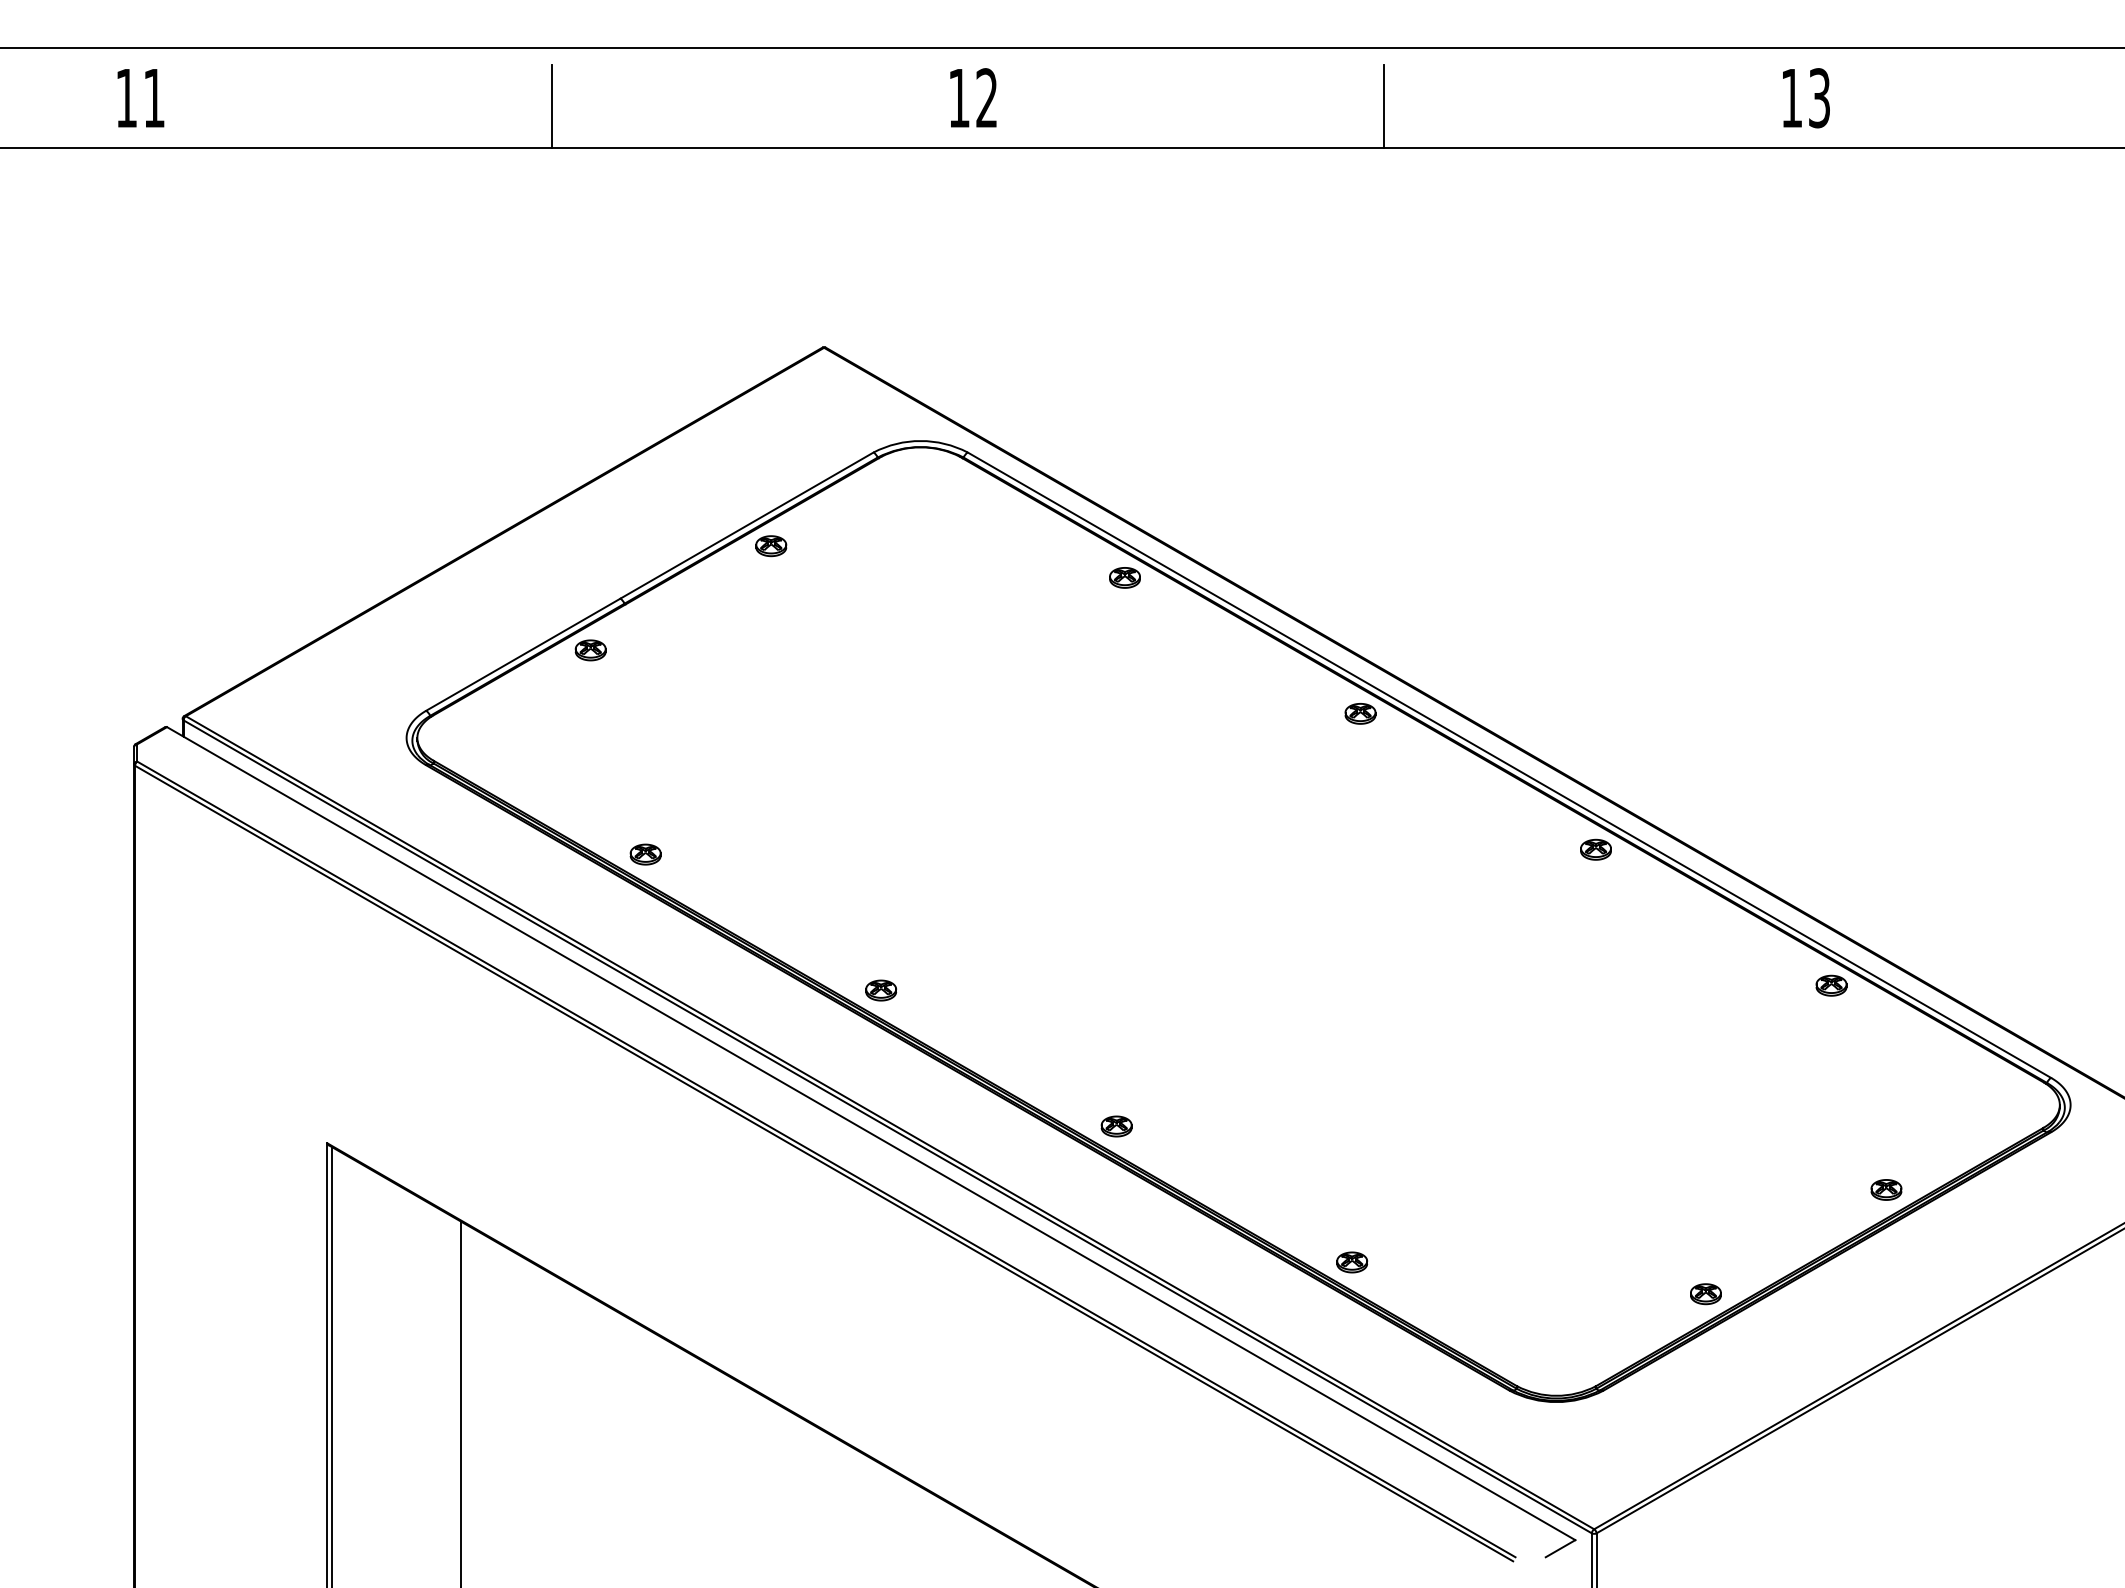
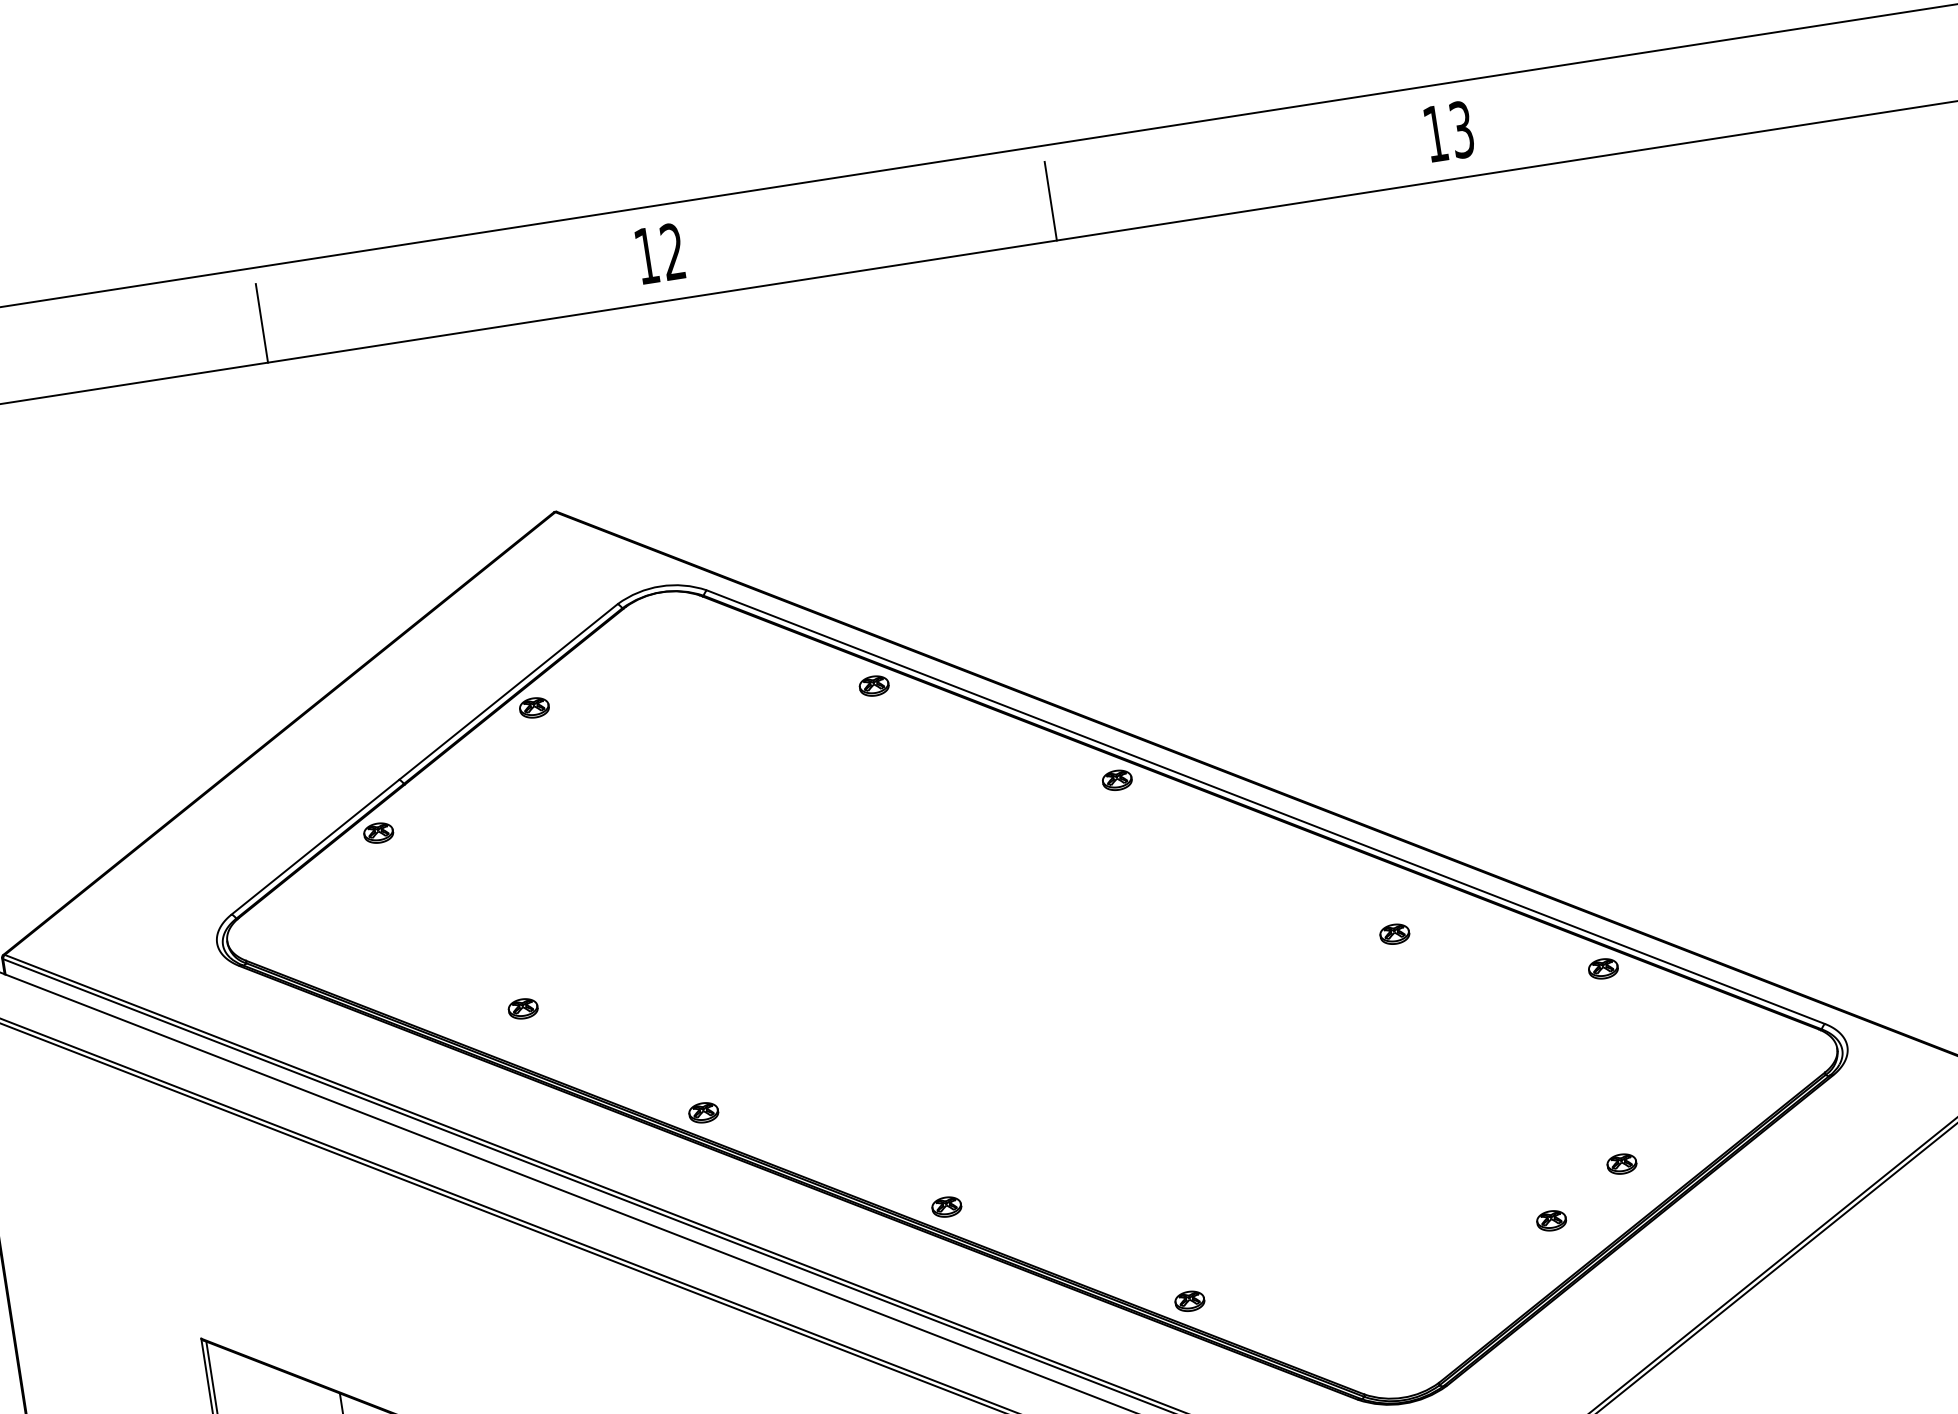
part: (1595, 849) -> (1394, 934), moved
part: (645, 854) -> (523, 1008), moved
part: (1886, 1189) -> (1621, 1163), moved
part: (1705, 1294) -> (1551, 1221), moved

